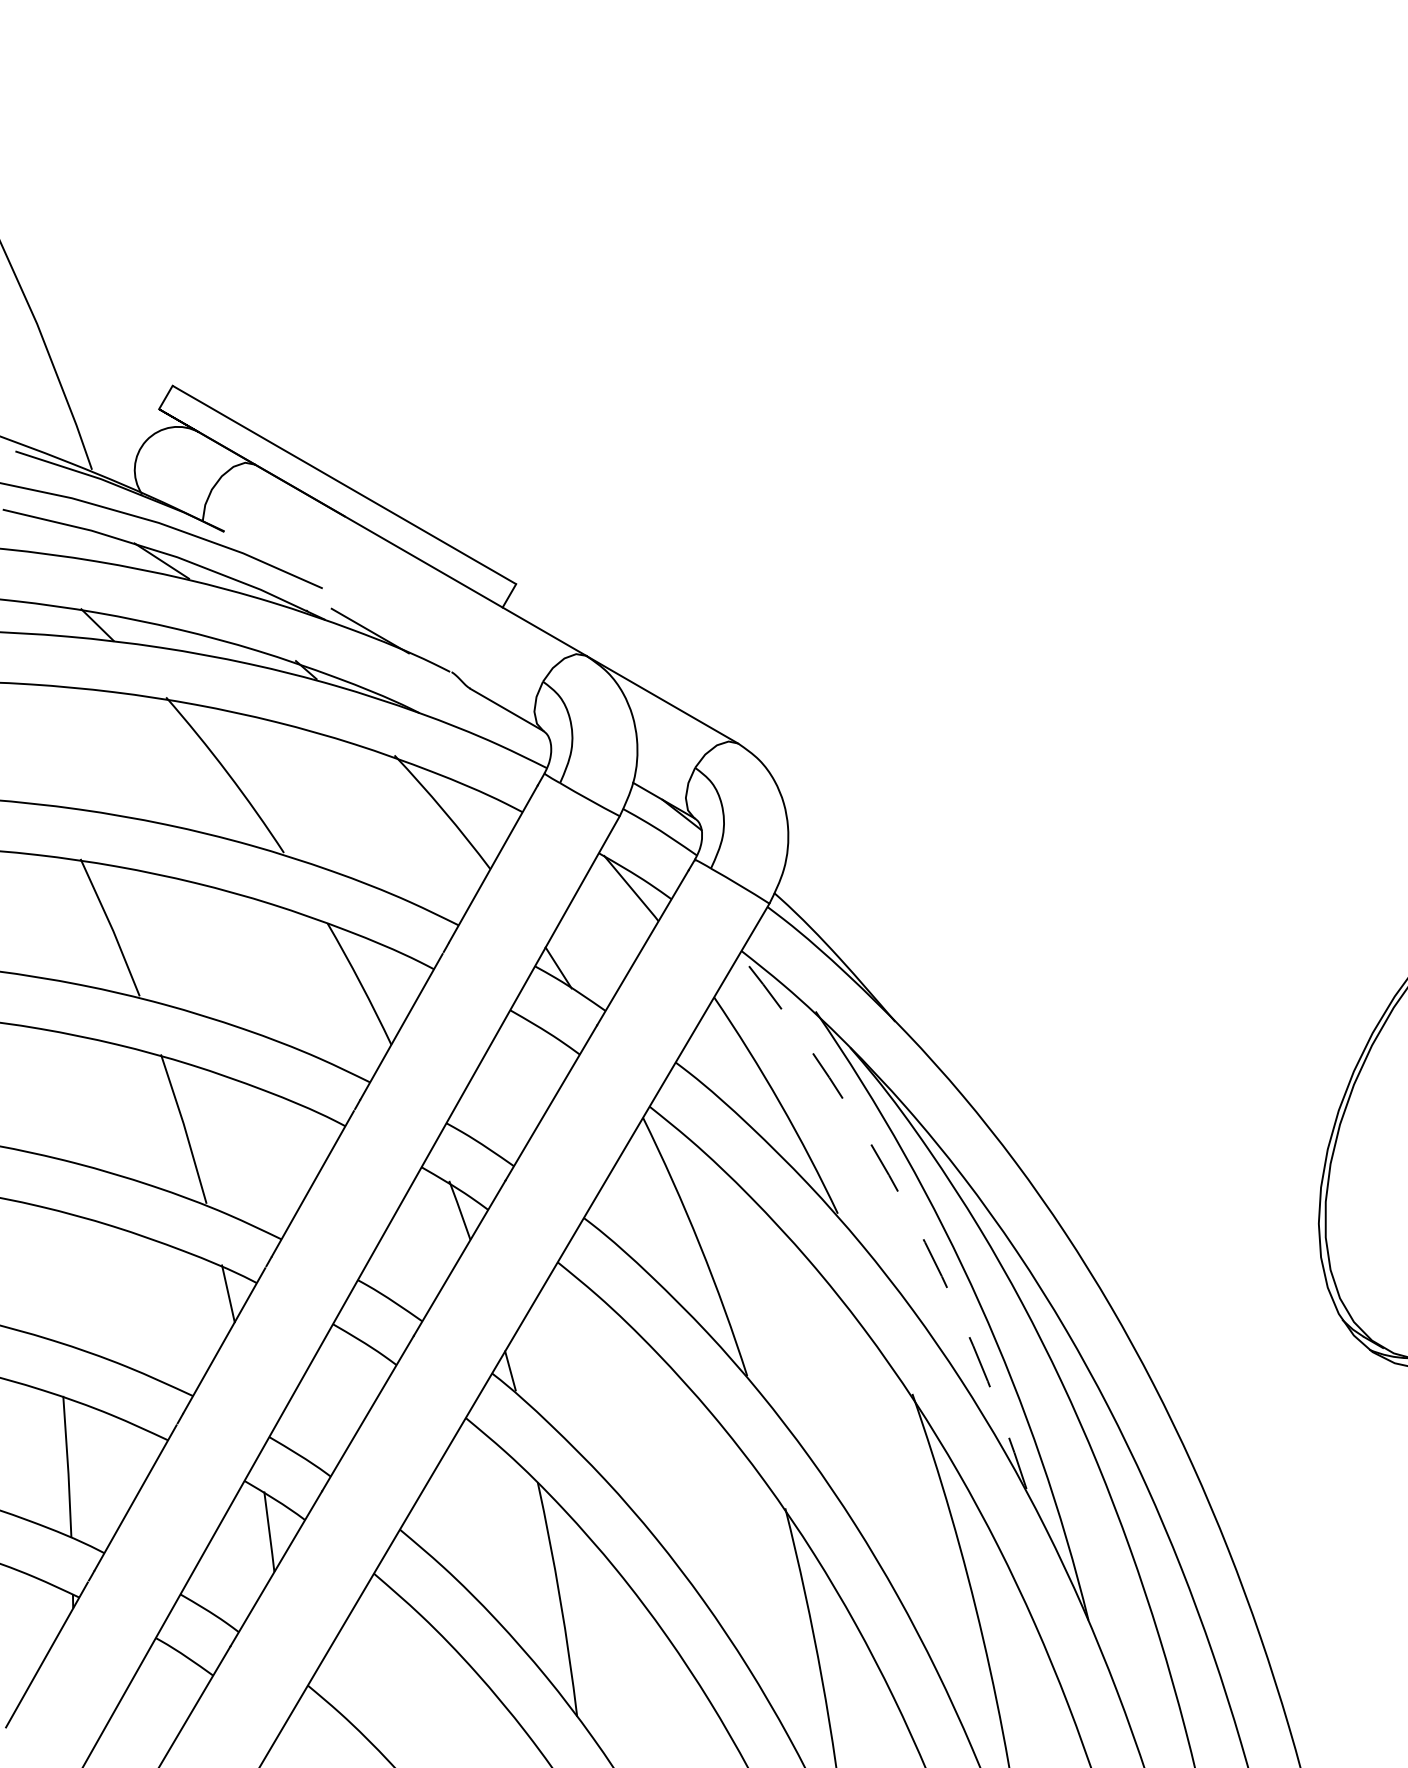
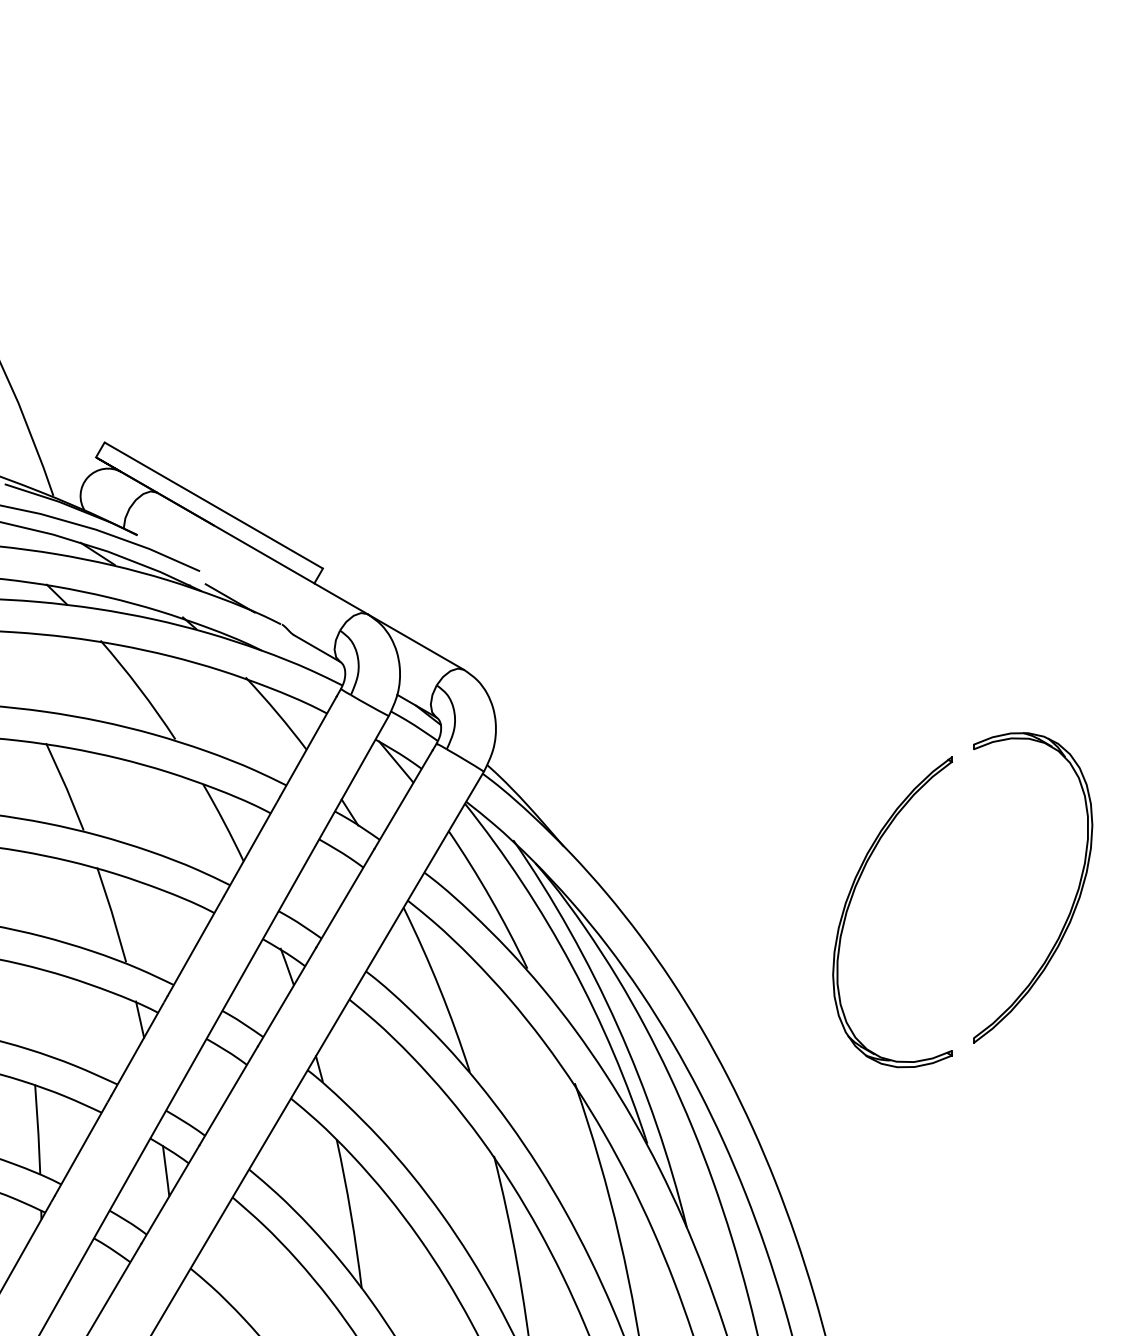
arc: (907, 1208) -> (571, 965), dashed -> solid

